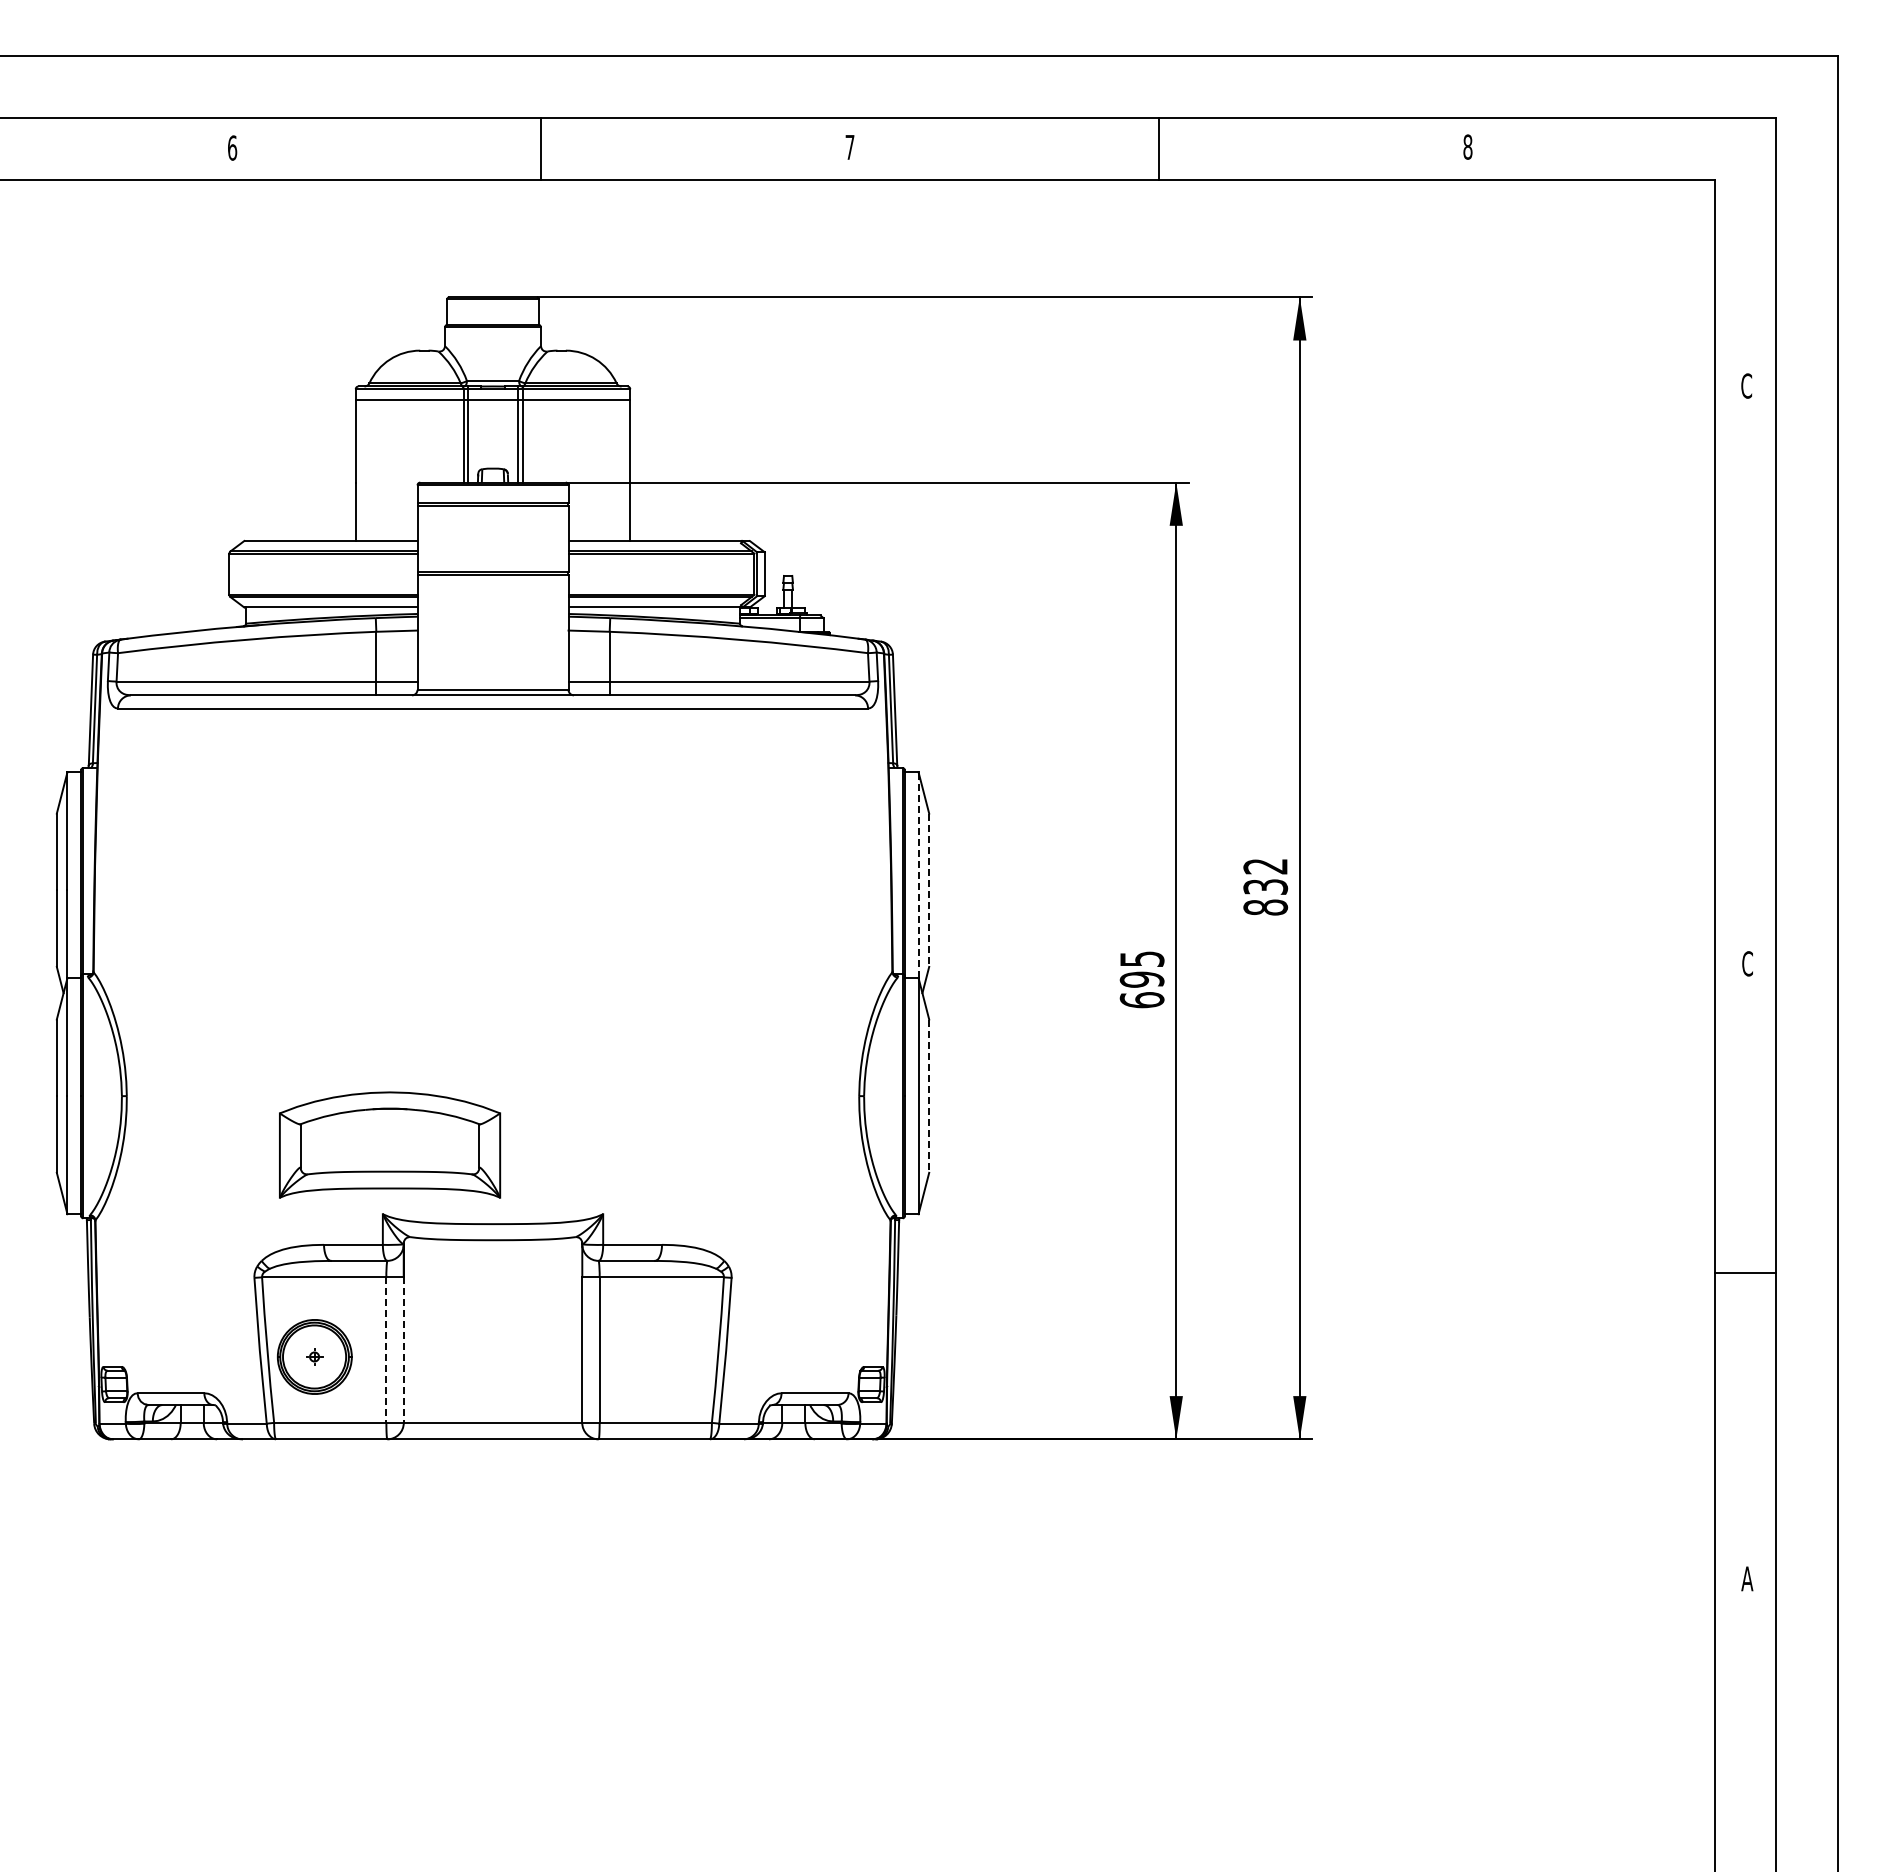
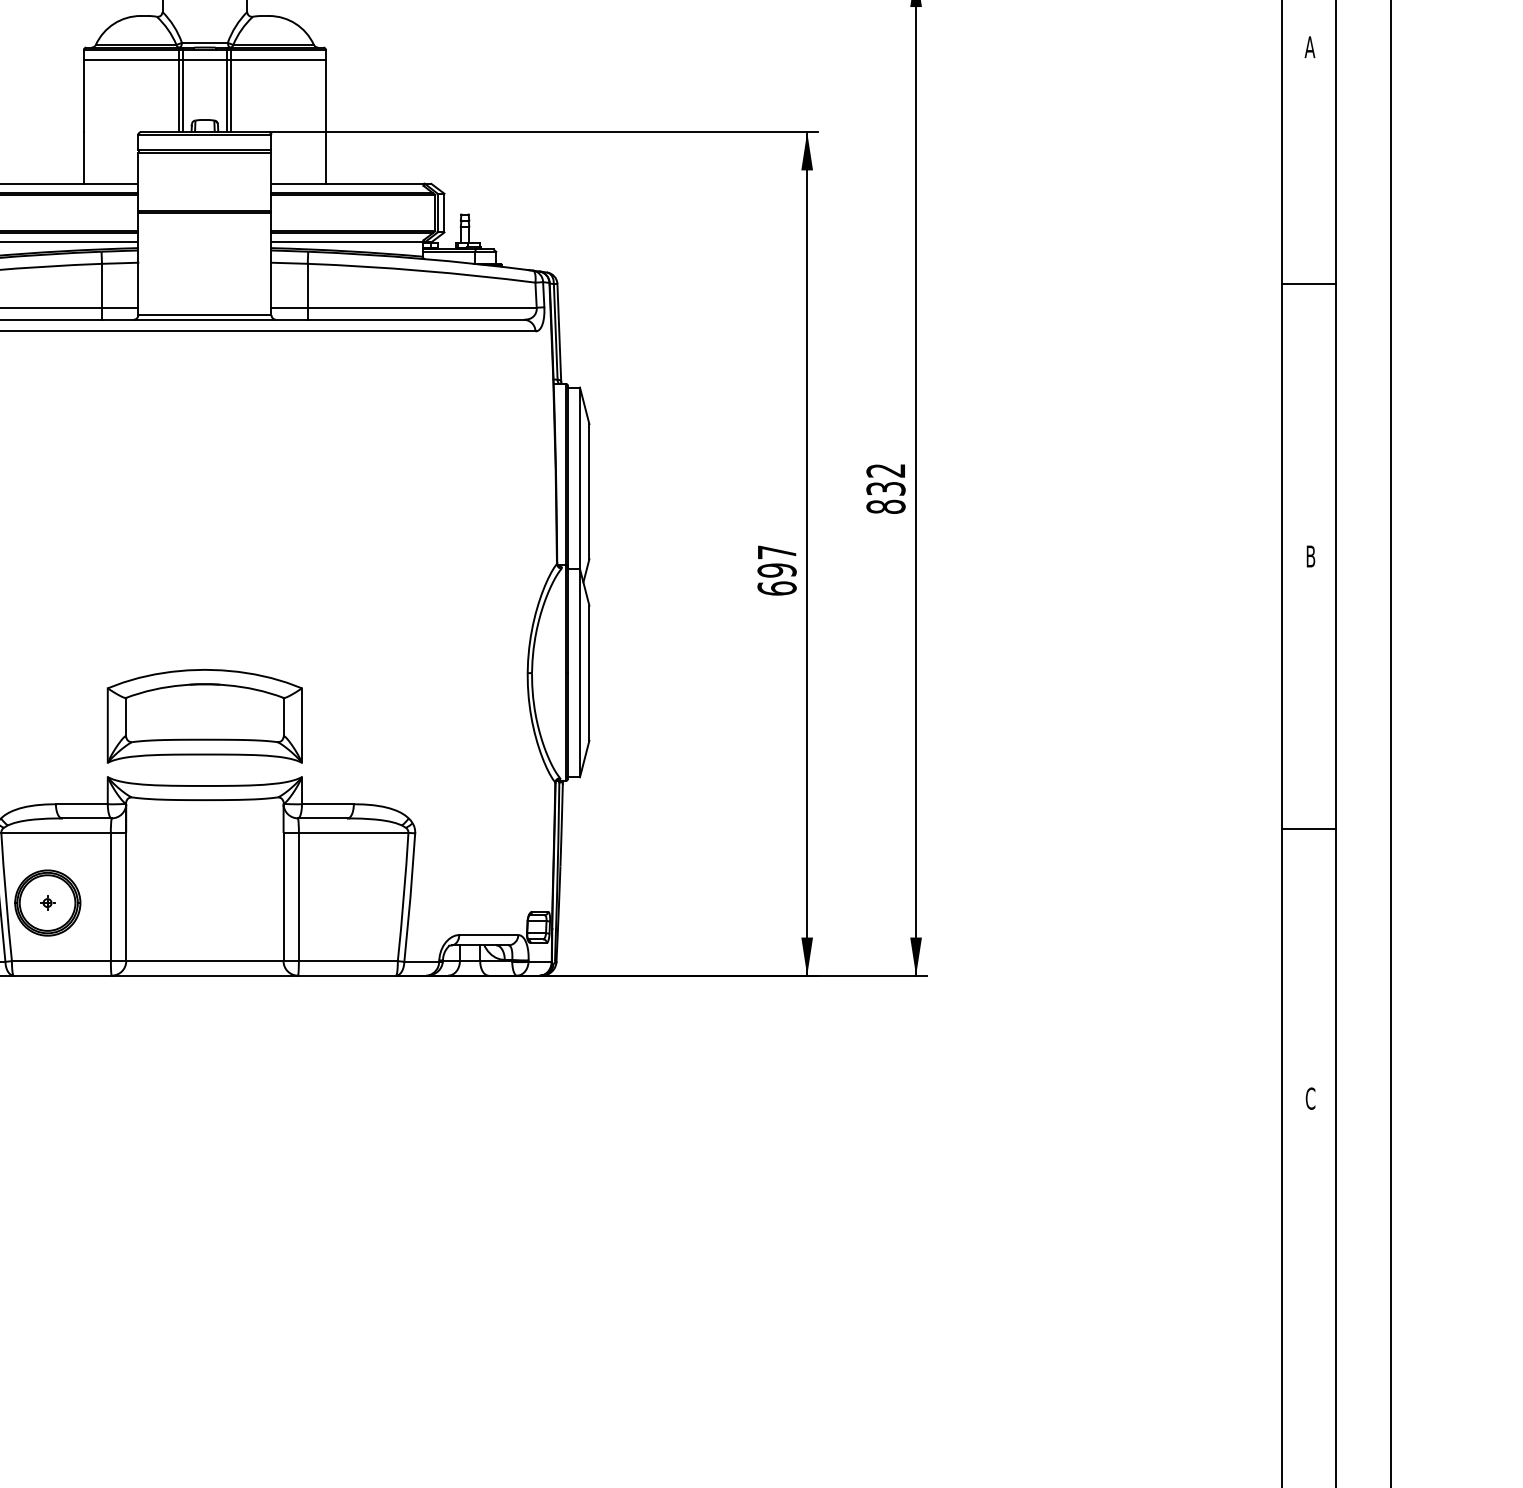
text: (1746, 385) -> (1309, 46), C -> A
line: (1745, 655) -> (1308, 284), added
line: (918, 875) -> (579, 478), dashed -> solid
line: (929, 890) -> (589, 491), dashed -> solid
text: (1142, 958) -> (777, 551), 695 -> 697
text: (1747, 963) -> (1310, 556), C -> B
line: (929, 1096) -> (589, 673), dashed -> solid
part: (390, 1144) -> (205, 715), moved
line: (386, 1350) -> (110, 897), dashed -> solid
line: (403, 1350) -> (125, 897), dashed -> solid
text: (1747, 1578) -> (1310, 1098), A -> C

